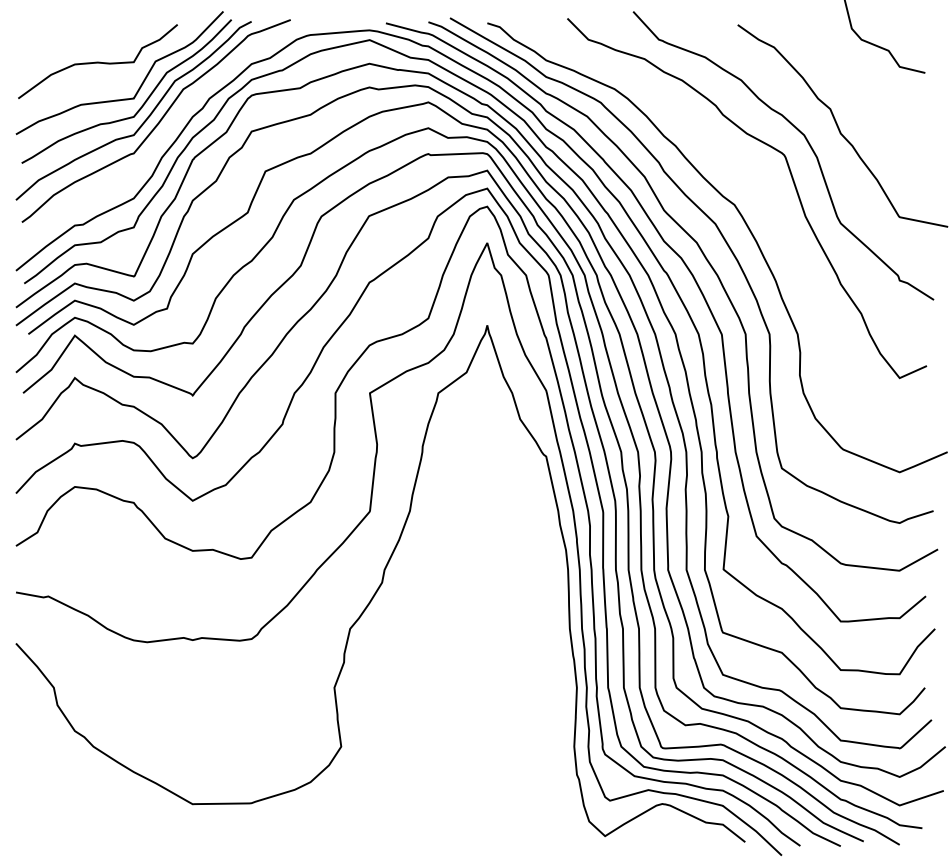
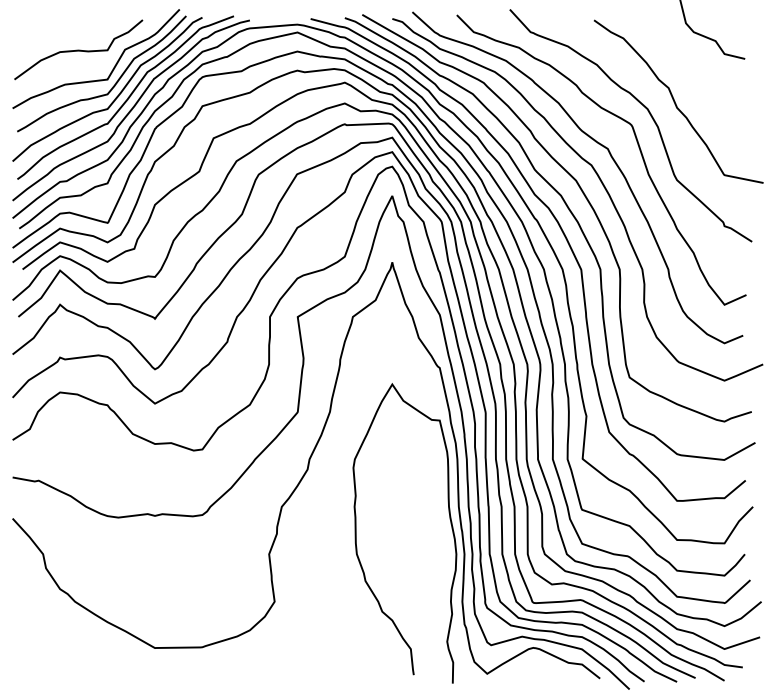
curve: (162, 136) -> (130, 110), added
curve: (759, 196) -> (611, 158), added
curve: (559, 648) -> (450, 522), added

